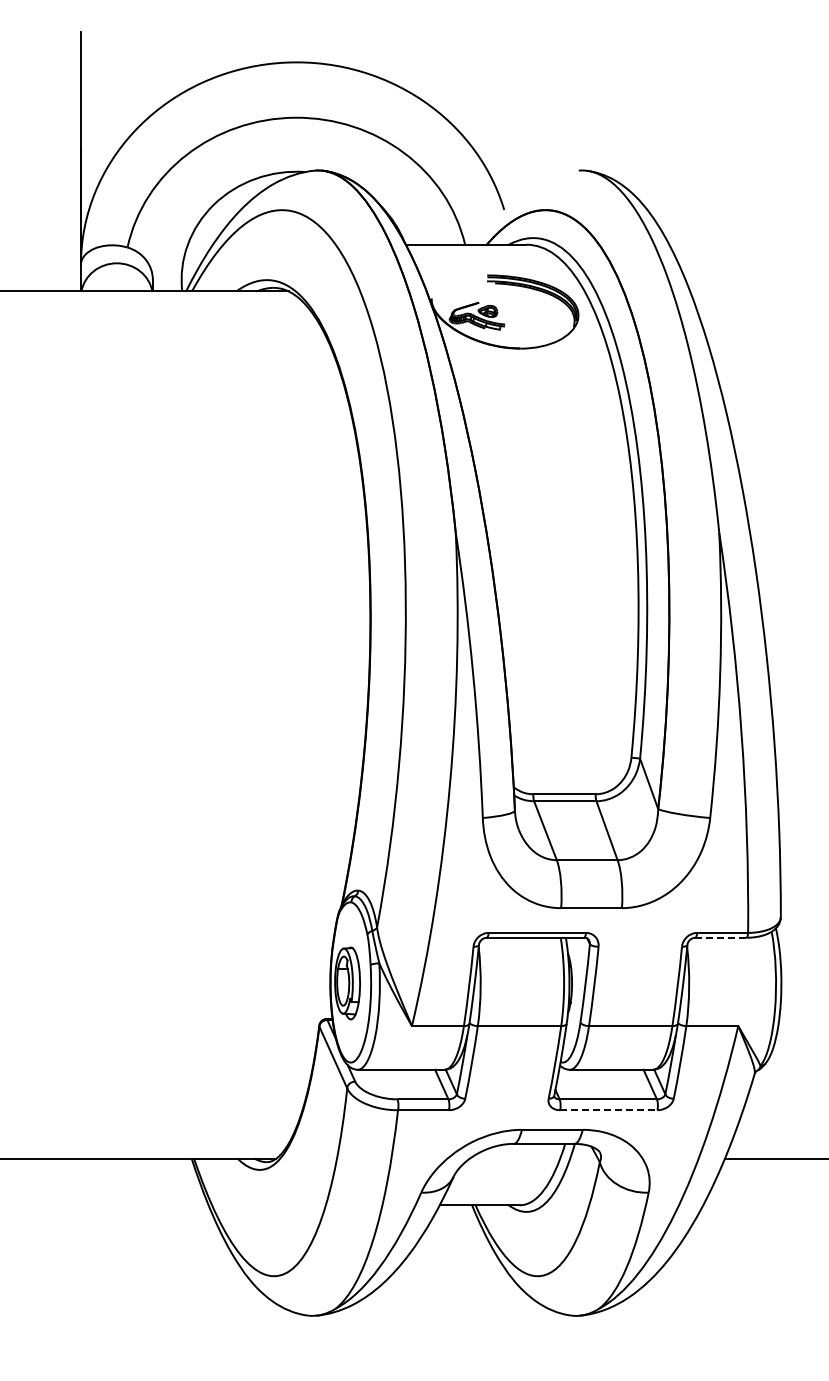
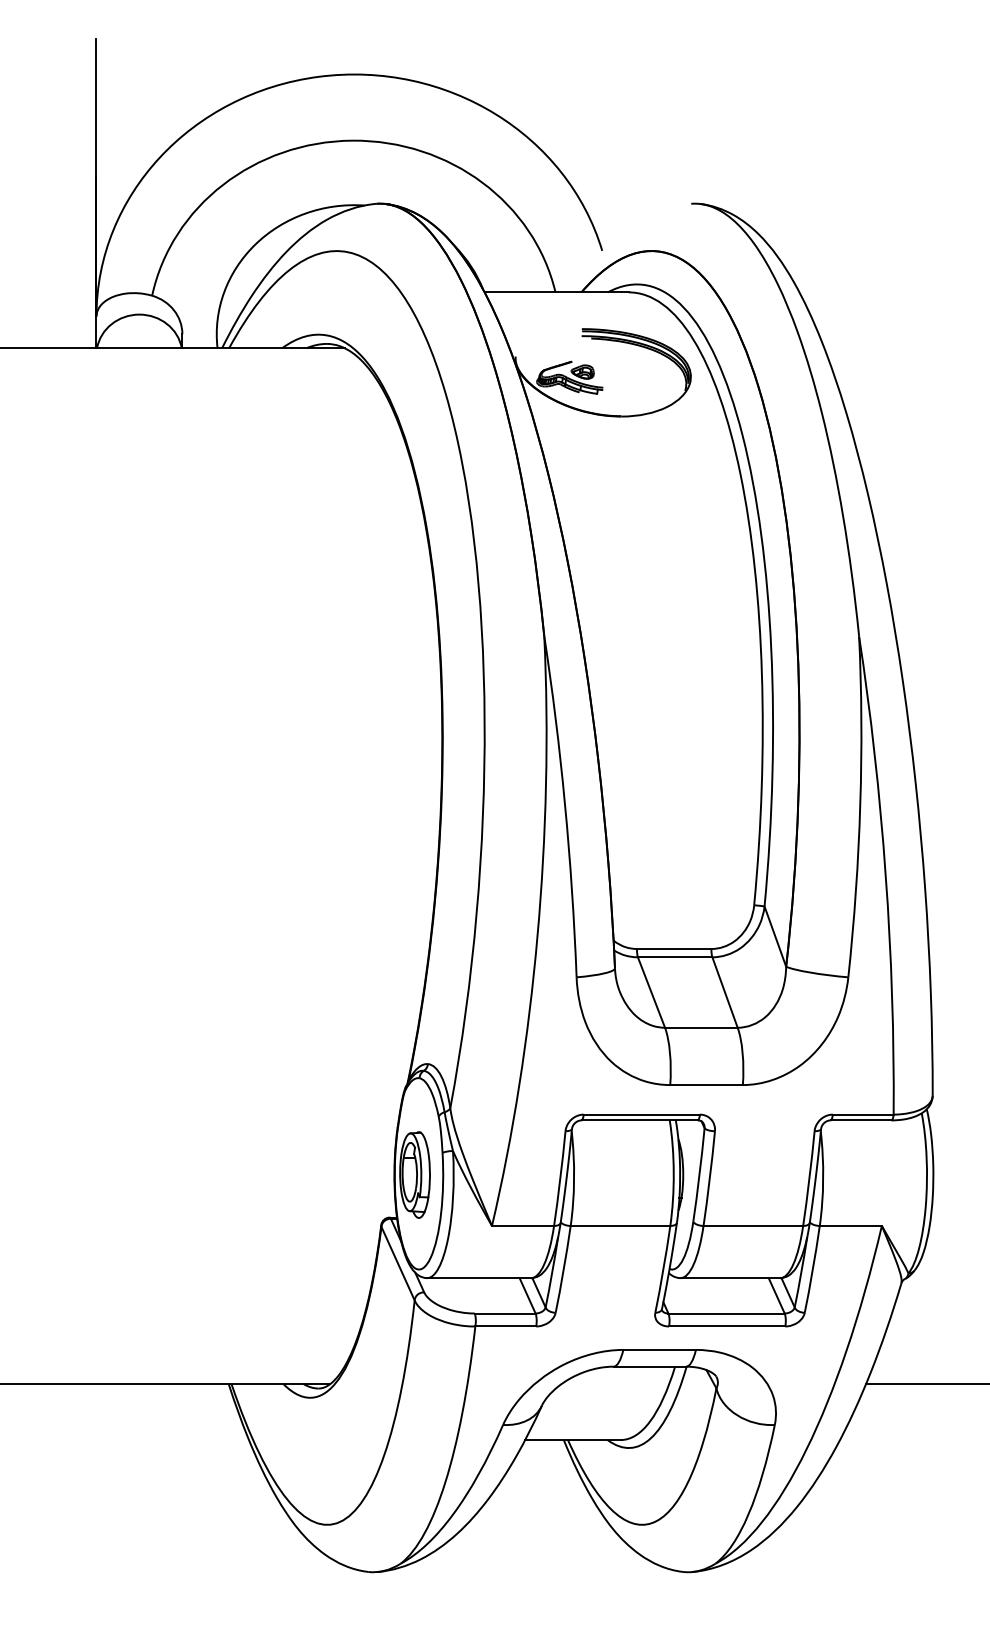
line: (721, 937) -> (861, 1120), dashed -> solid
line: (608, 1110) -> (726, 1326), dashed -> solid

